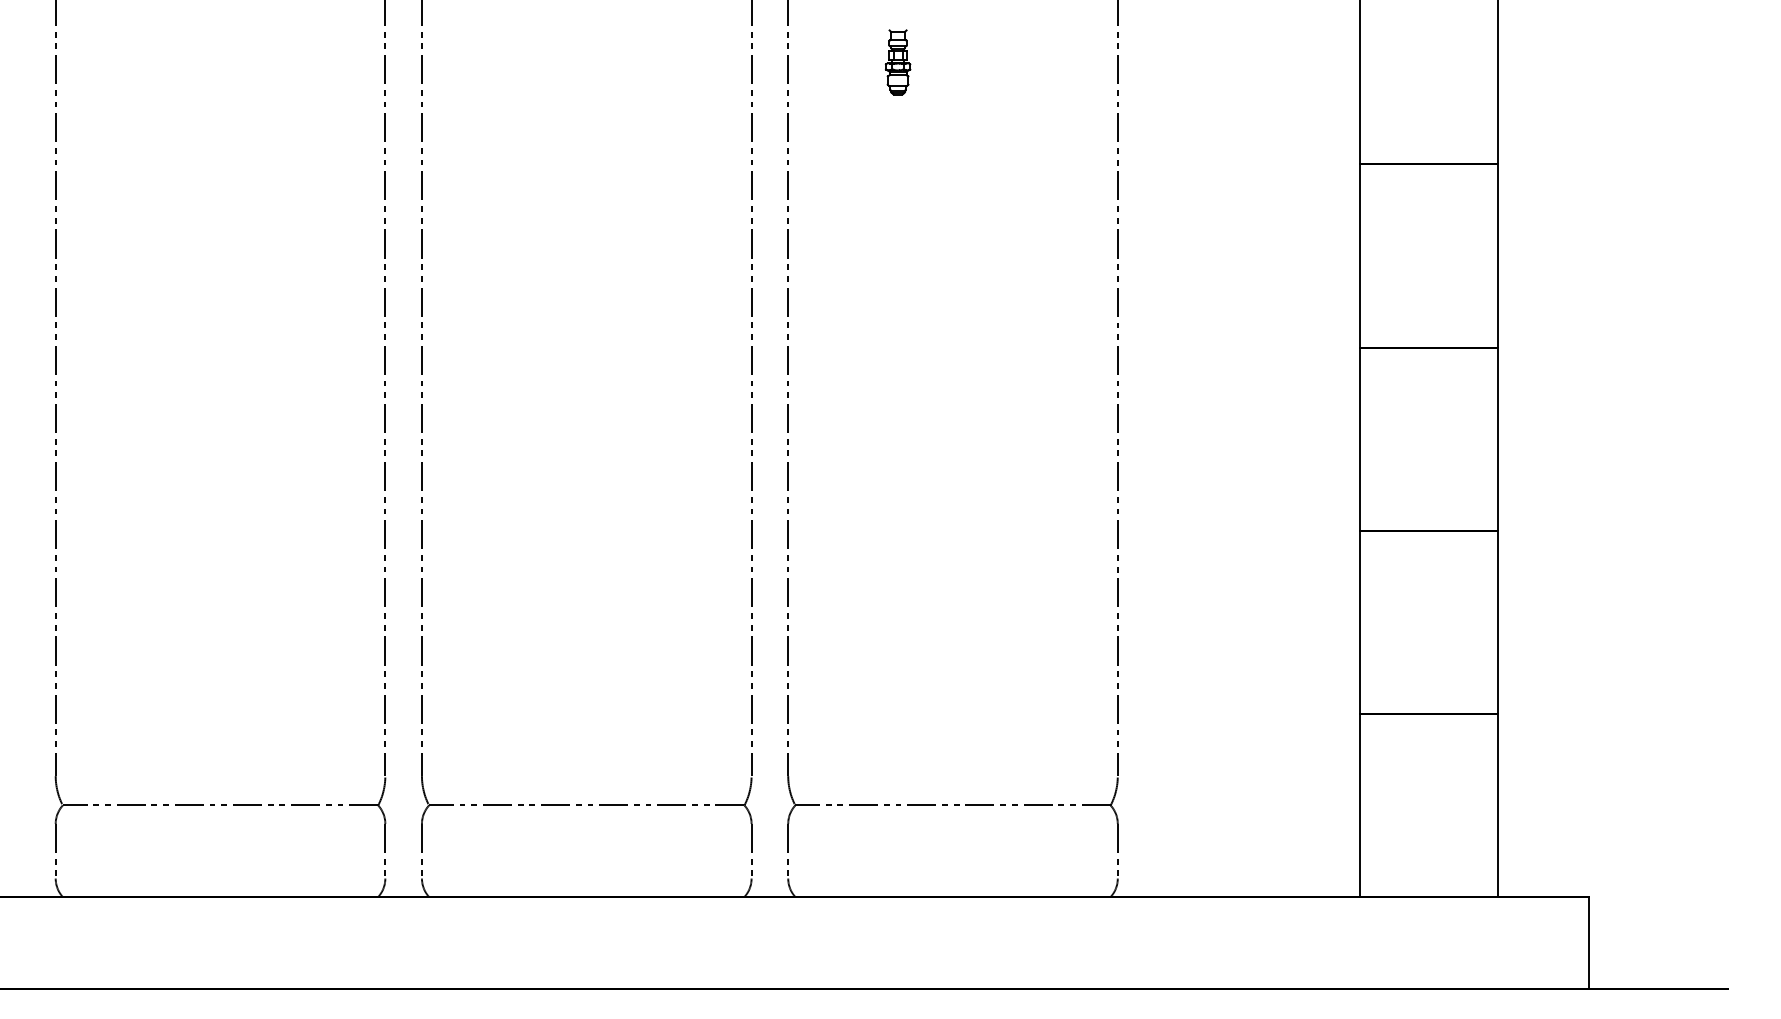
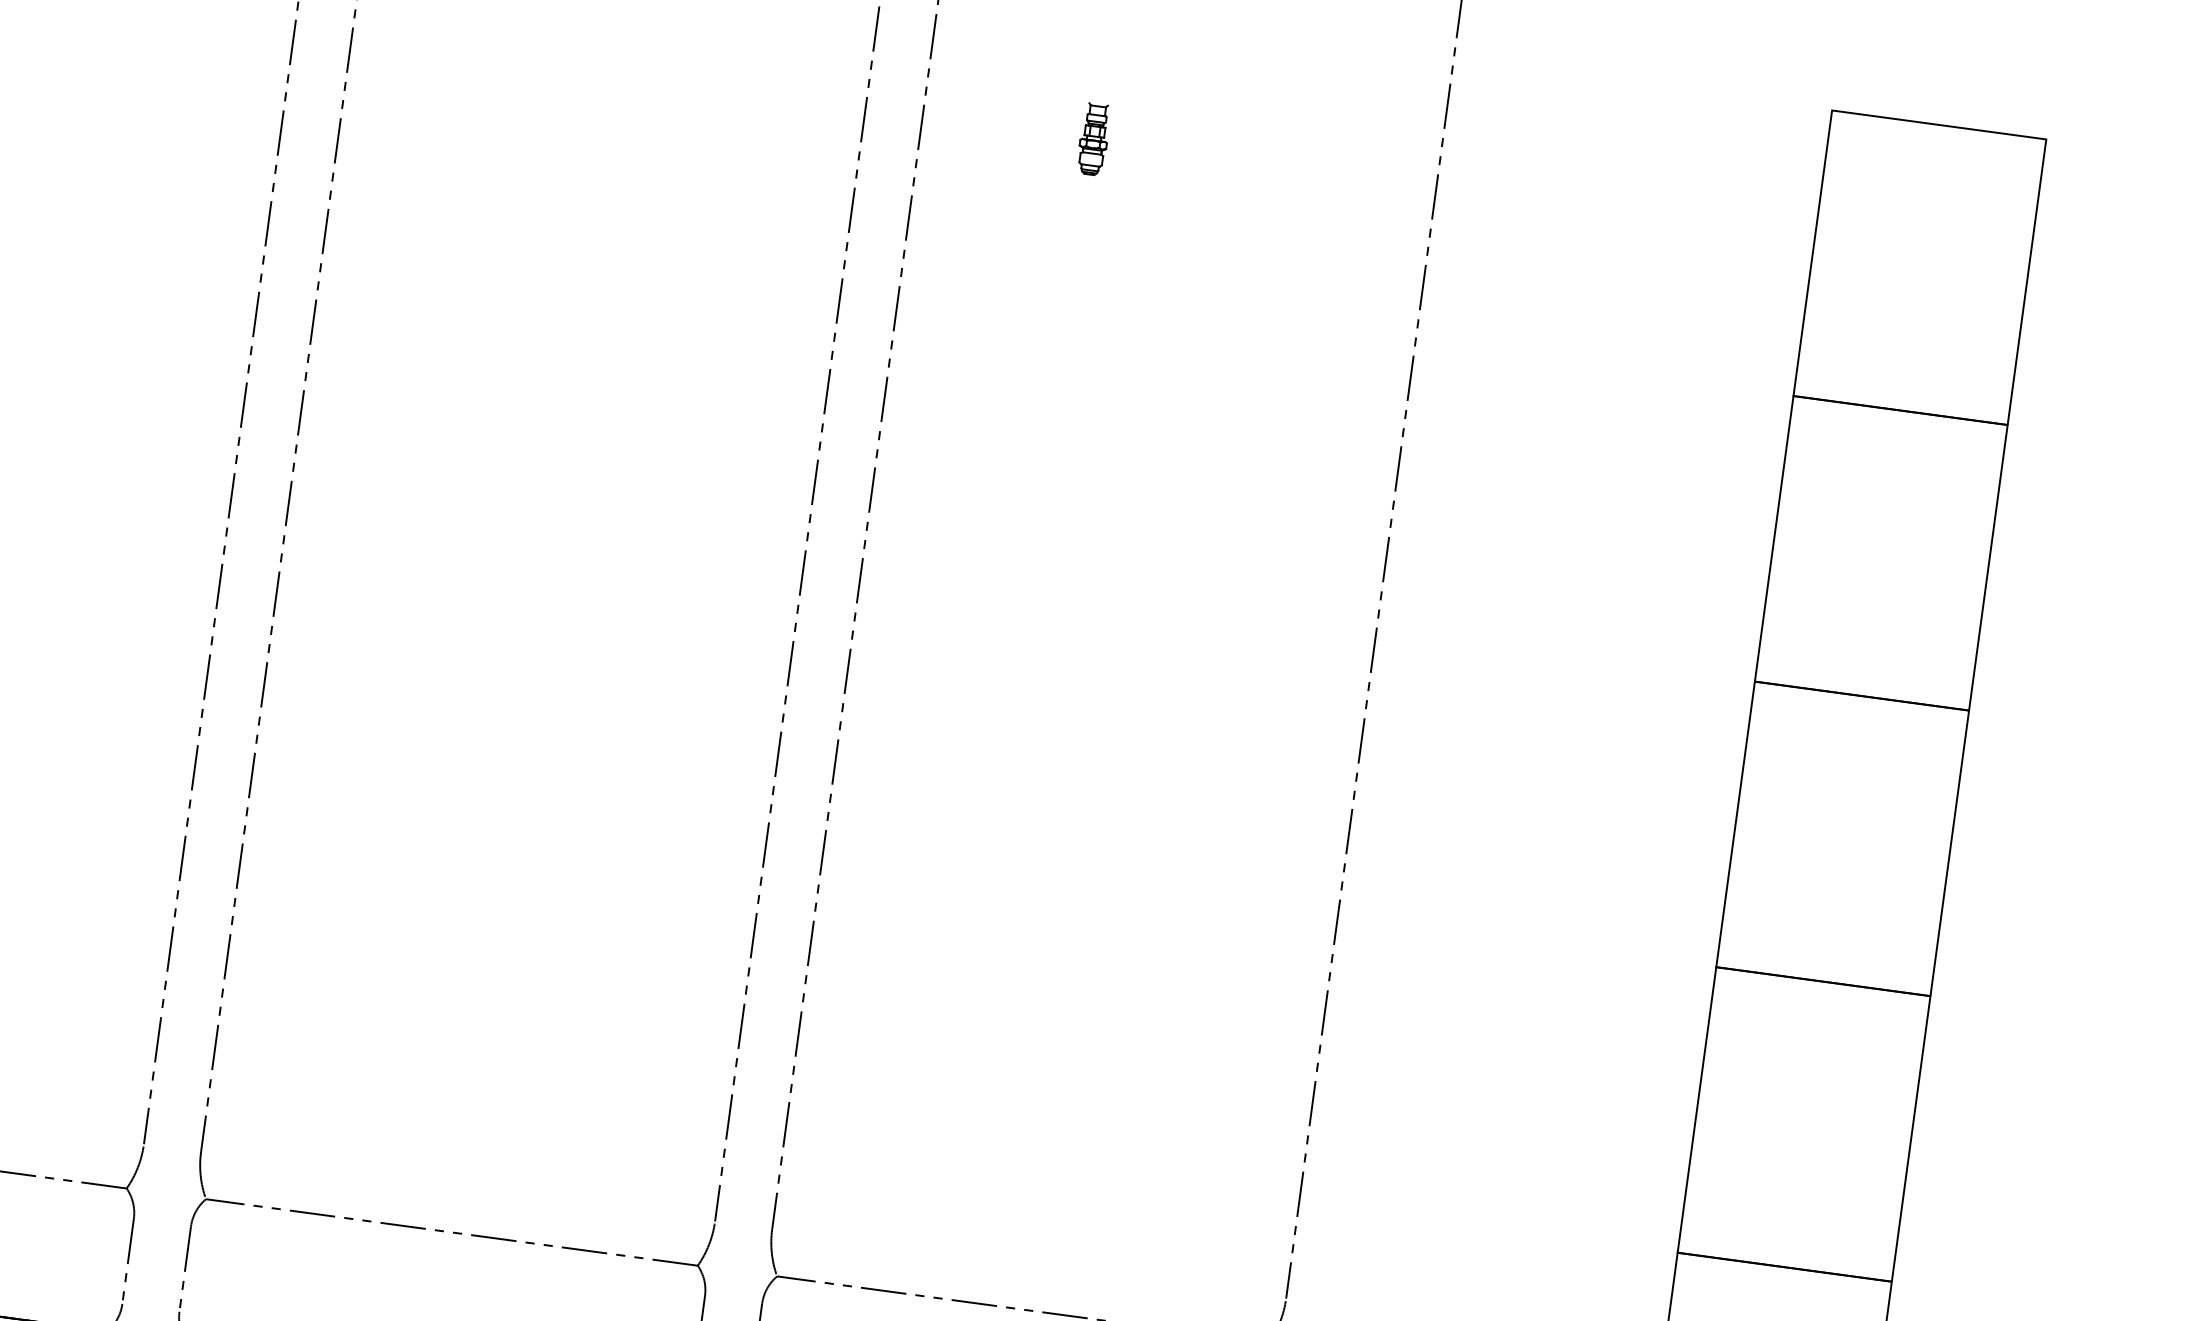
part: (897, 62) -> (1093, 139), size x0.7

